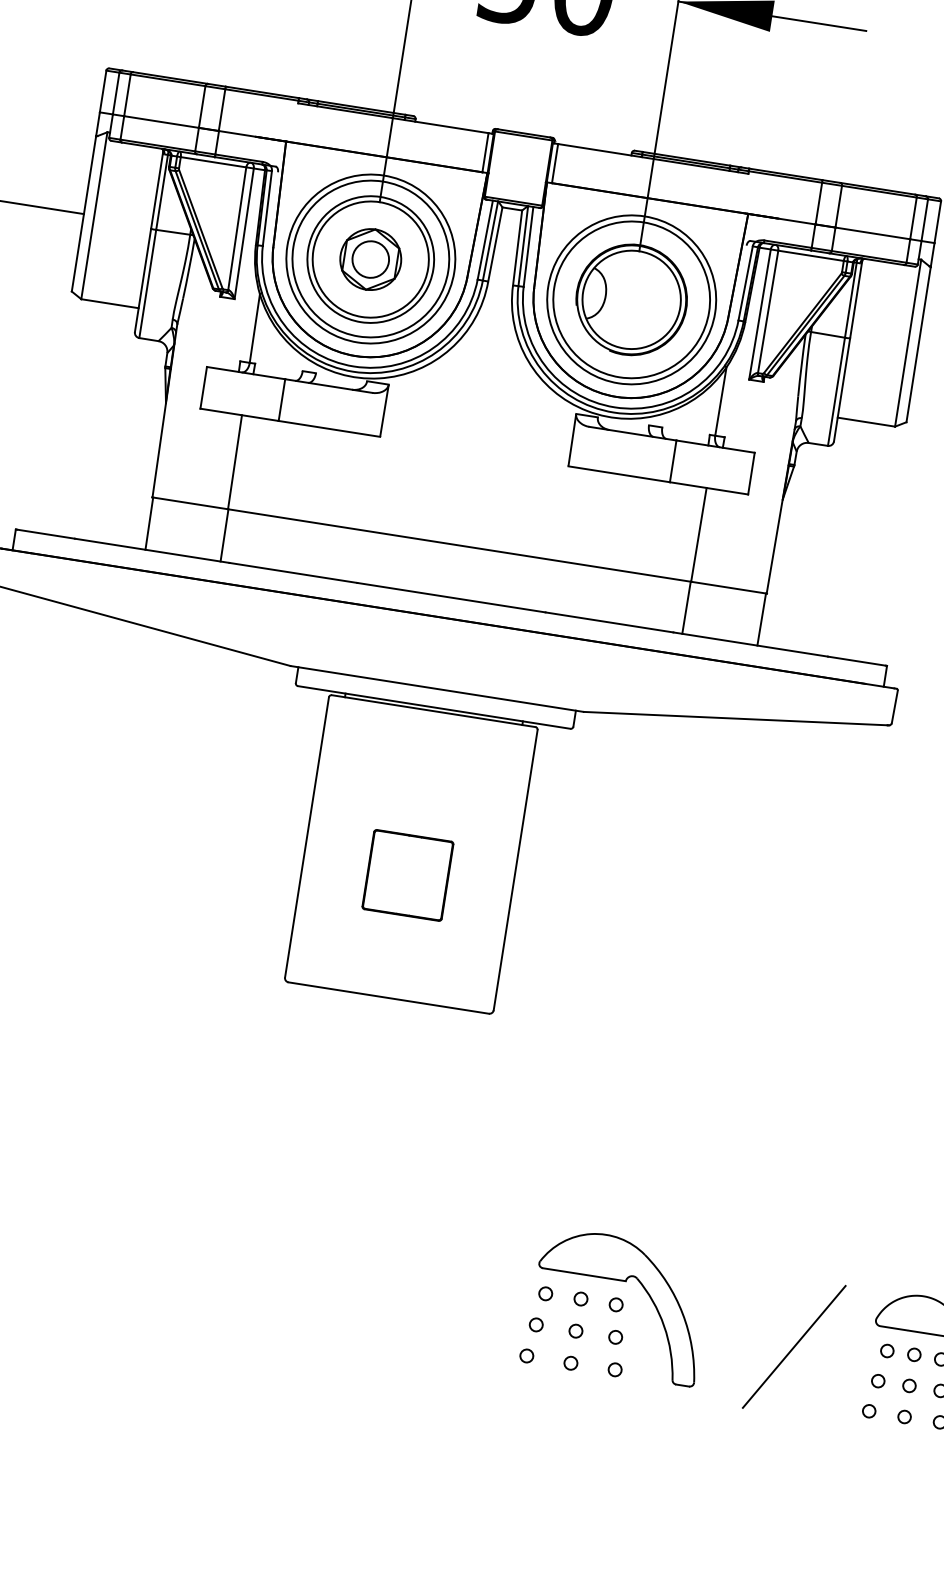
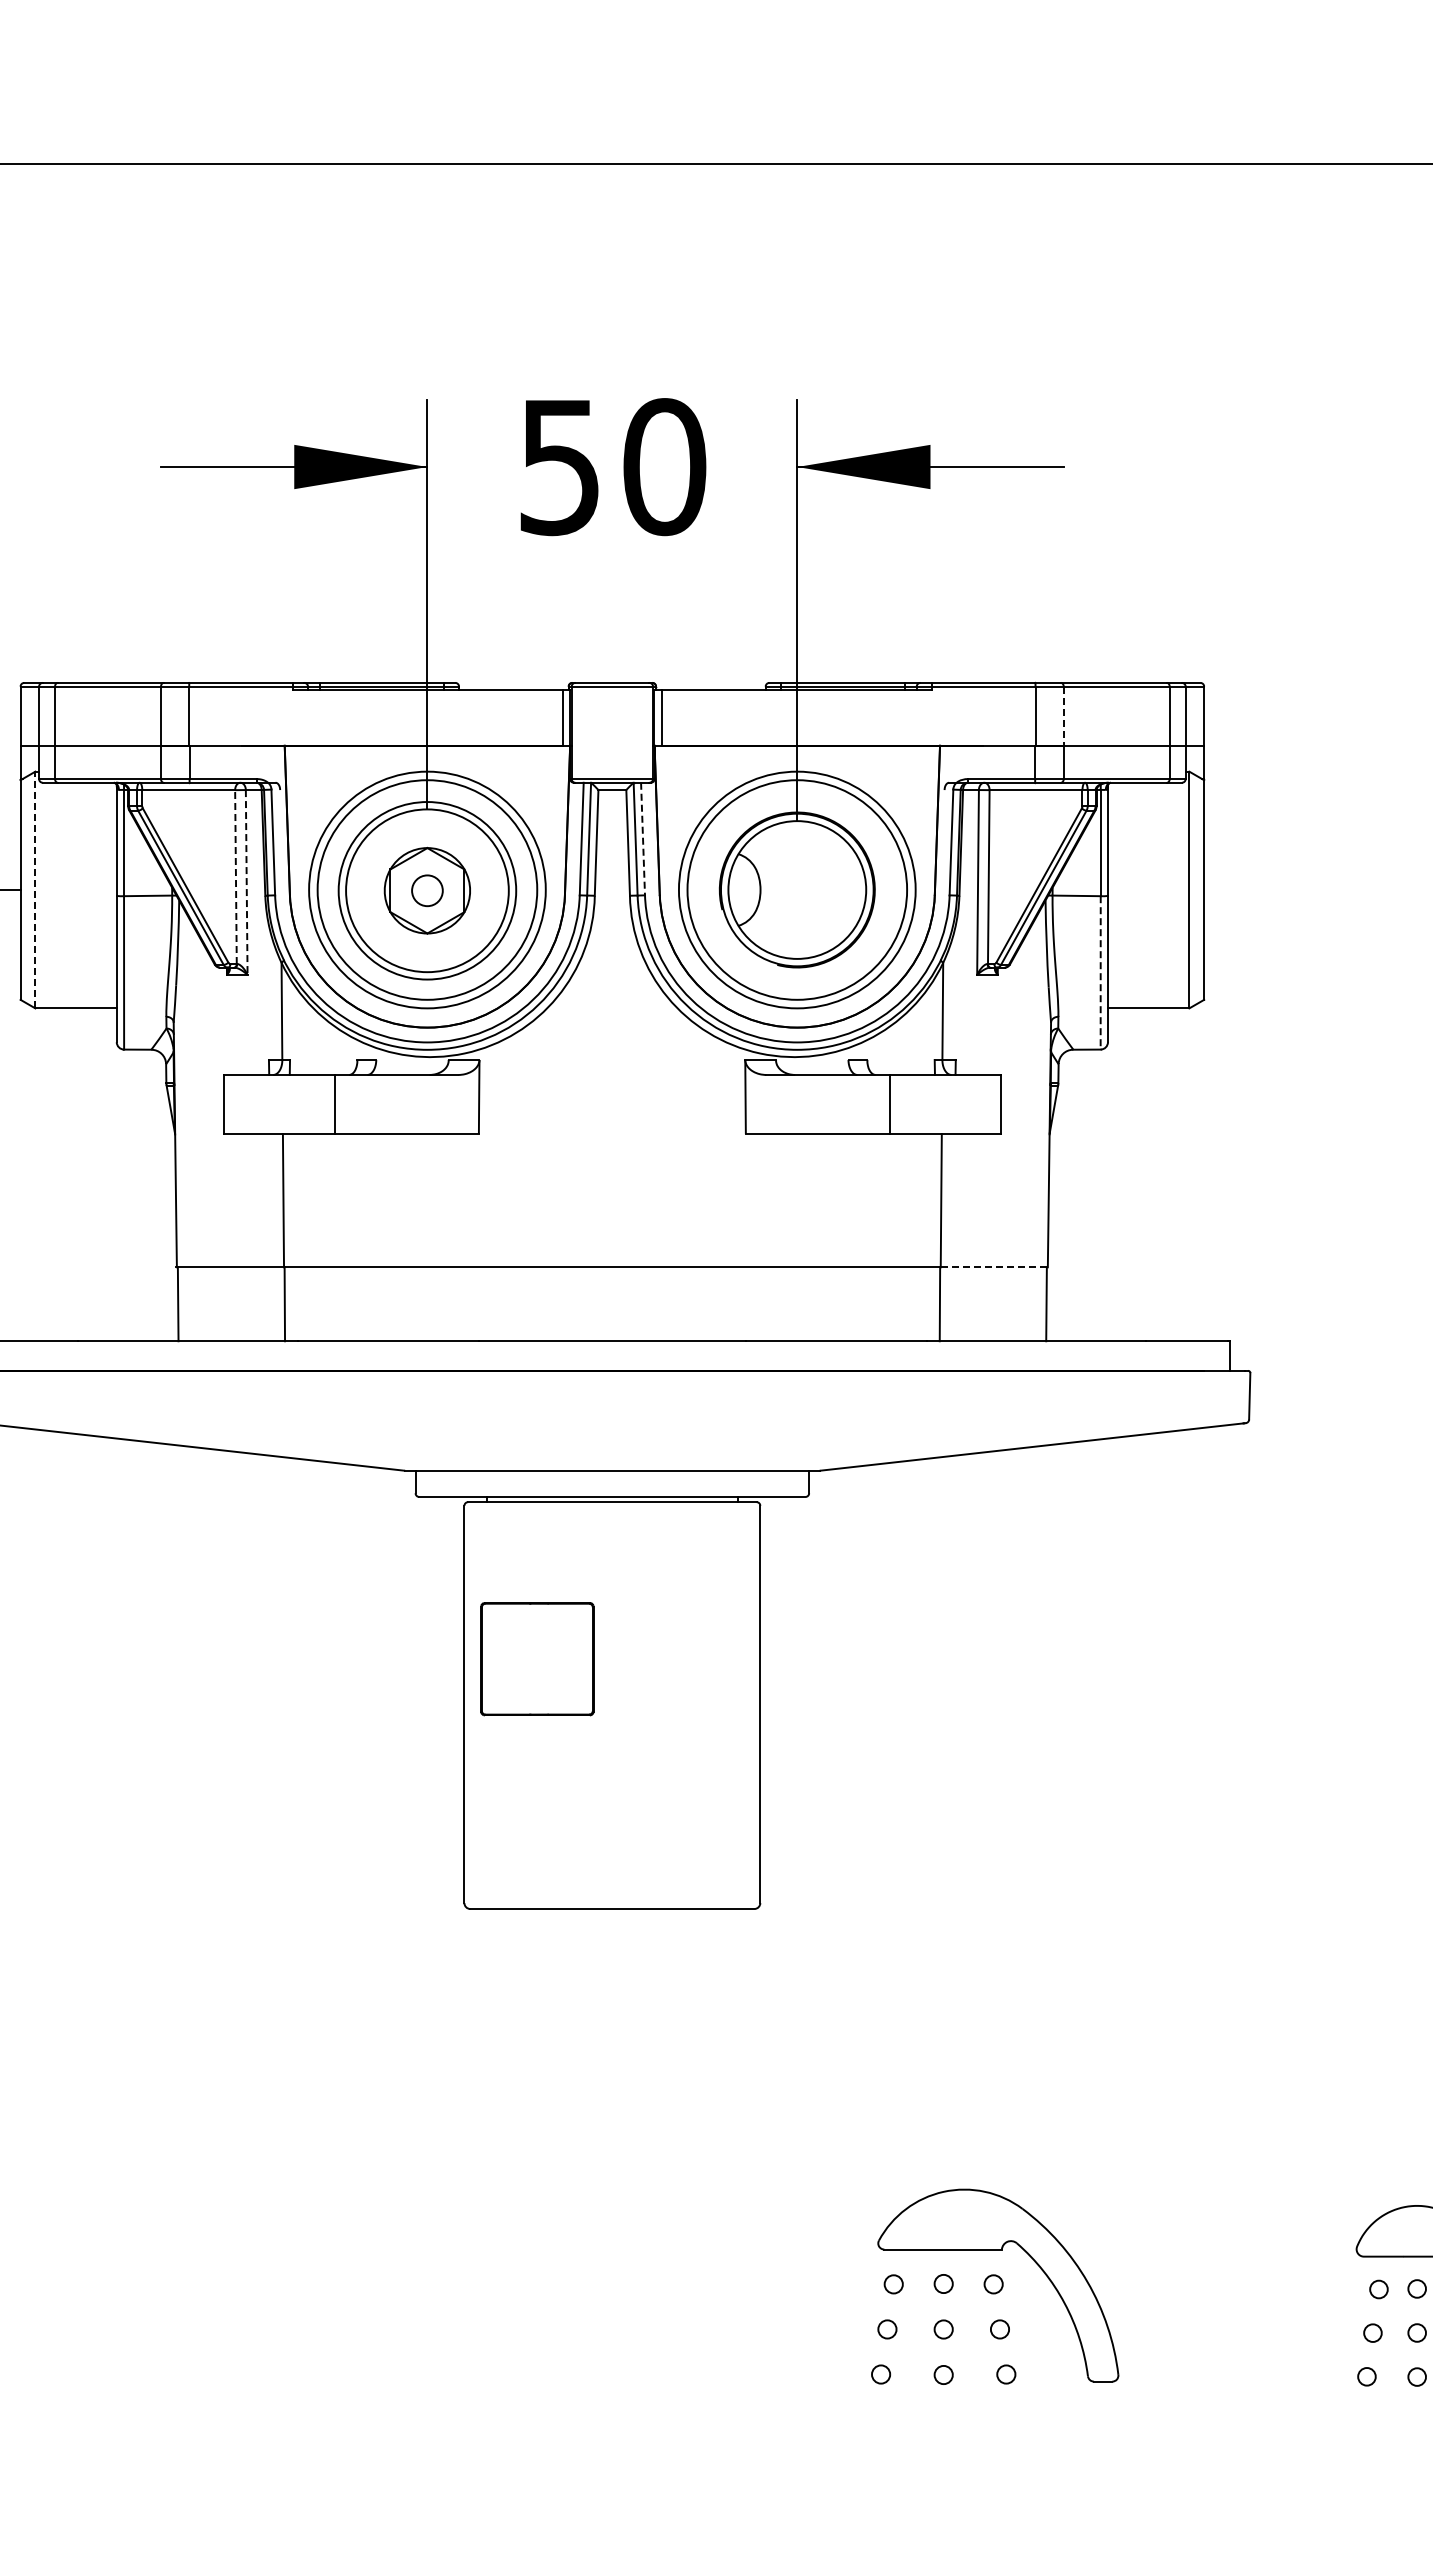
line: (838, 206) -> (1063, 716), solid -> dashed
line: (94, 215) -> (35, 889), solid -> dashed
line: (236, 229) -> (235, 877), solid -> dashed
line: (243, 234) -> (246, 883), solid -> dashed
line: (528, 247) -> (643, 839), solid -> dashed
circle: (370, 259) -> (427, 890), size x0.6
line: (836, 391) -> (1100, 972), solid -> dashed
line: (729, 587) -> (994, 1267), solid -> dashed
part: (407, 875) -> (537, 1659), moved
line: (794, 1346) -> (1249, 2303), removed

